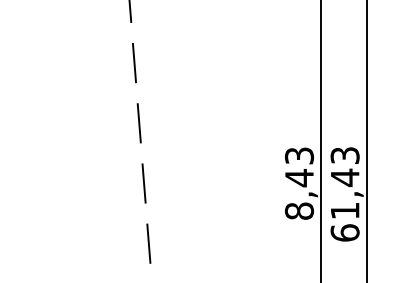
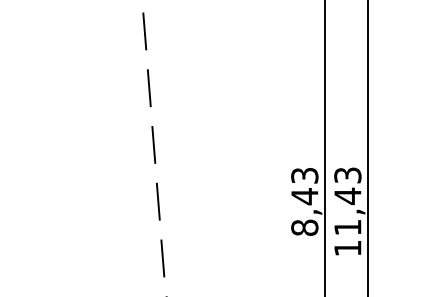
text: (344, 233) -> (347, 248), 61,43 -> 11,43

